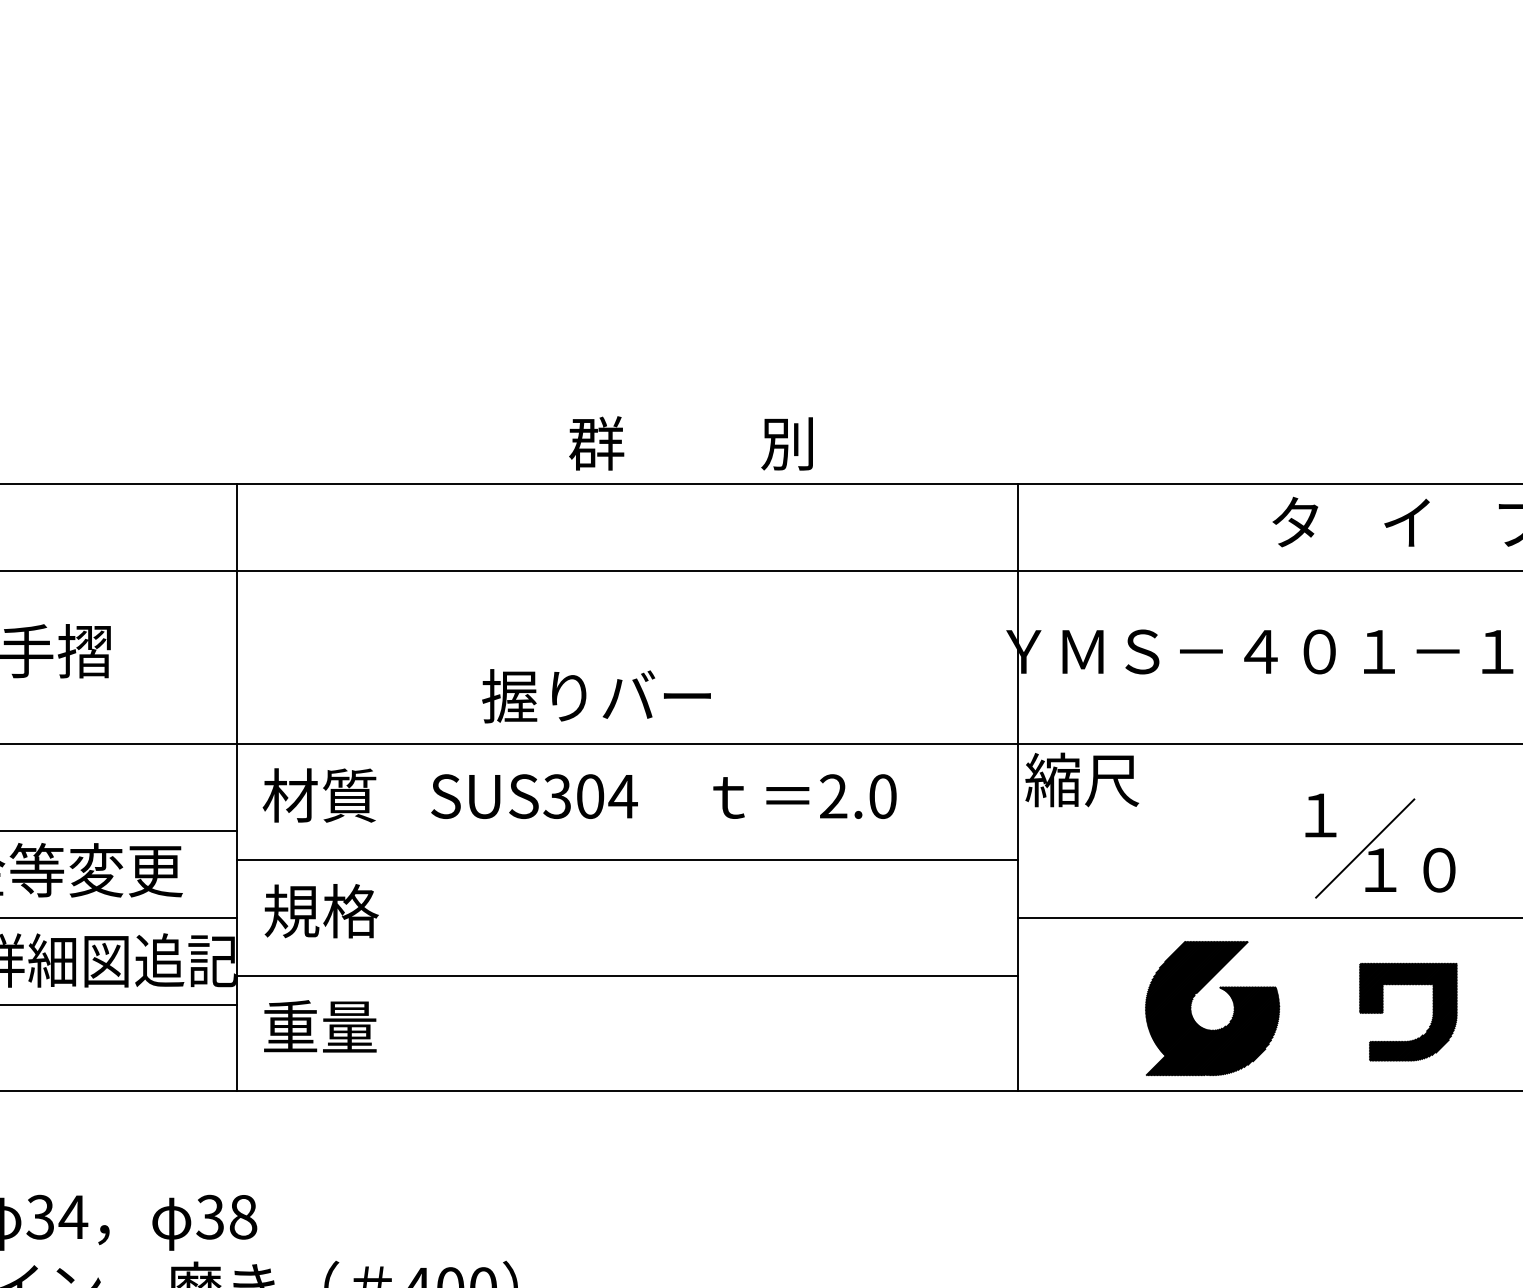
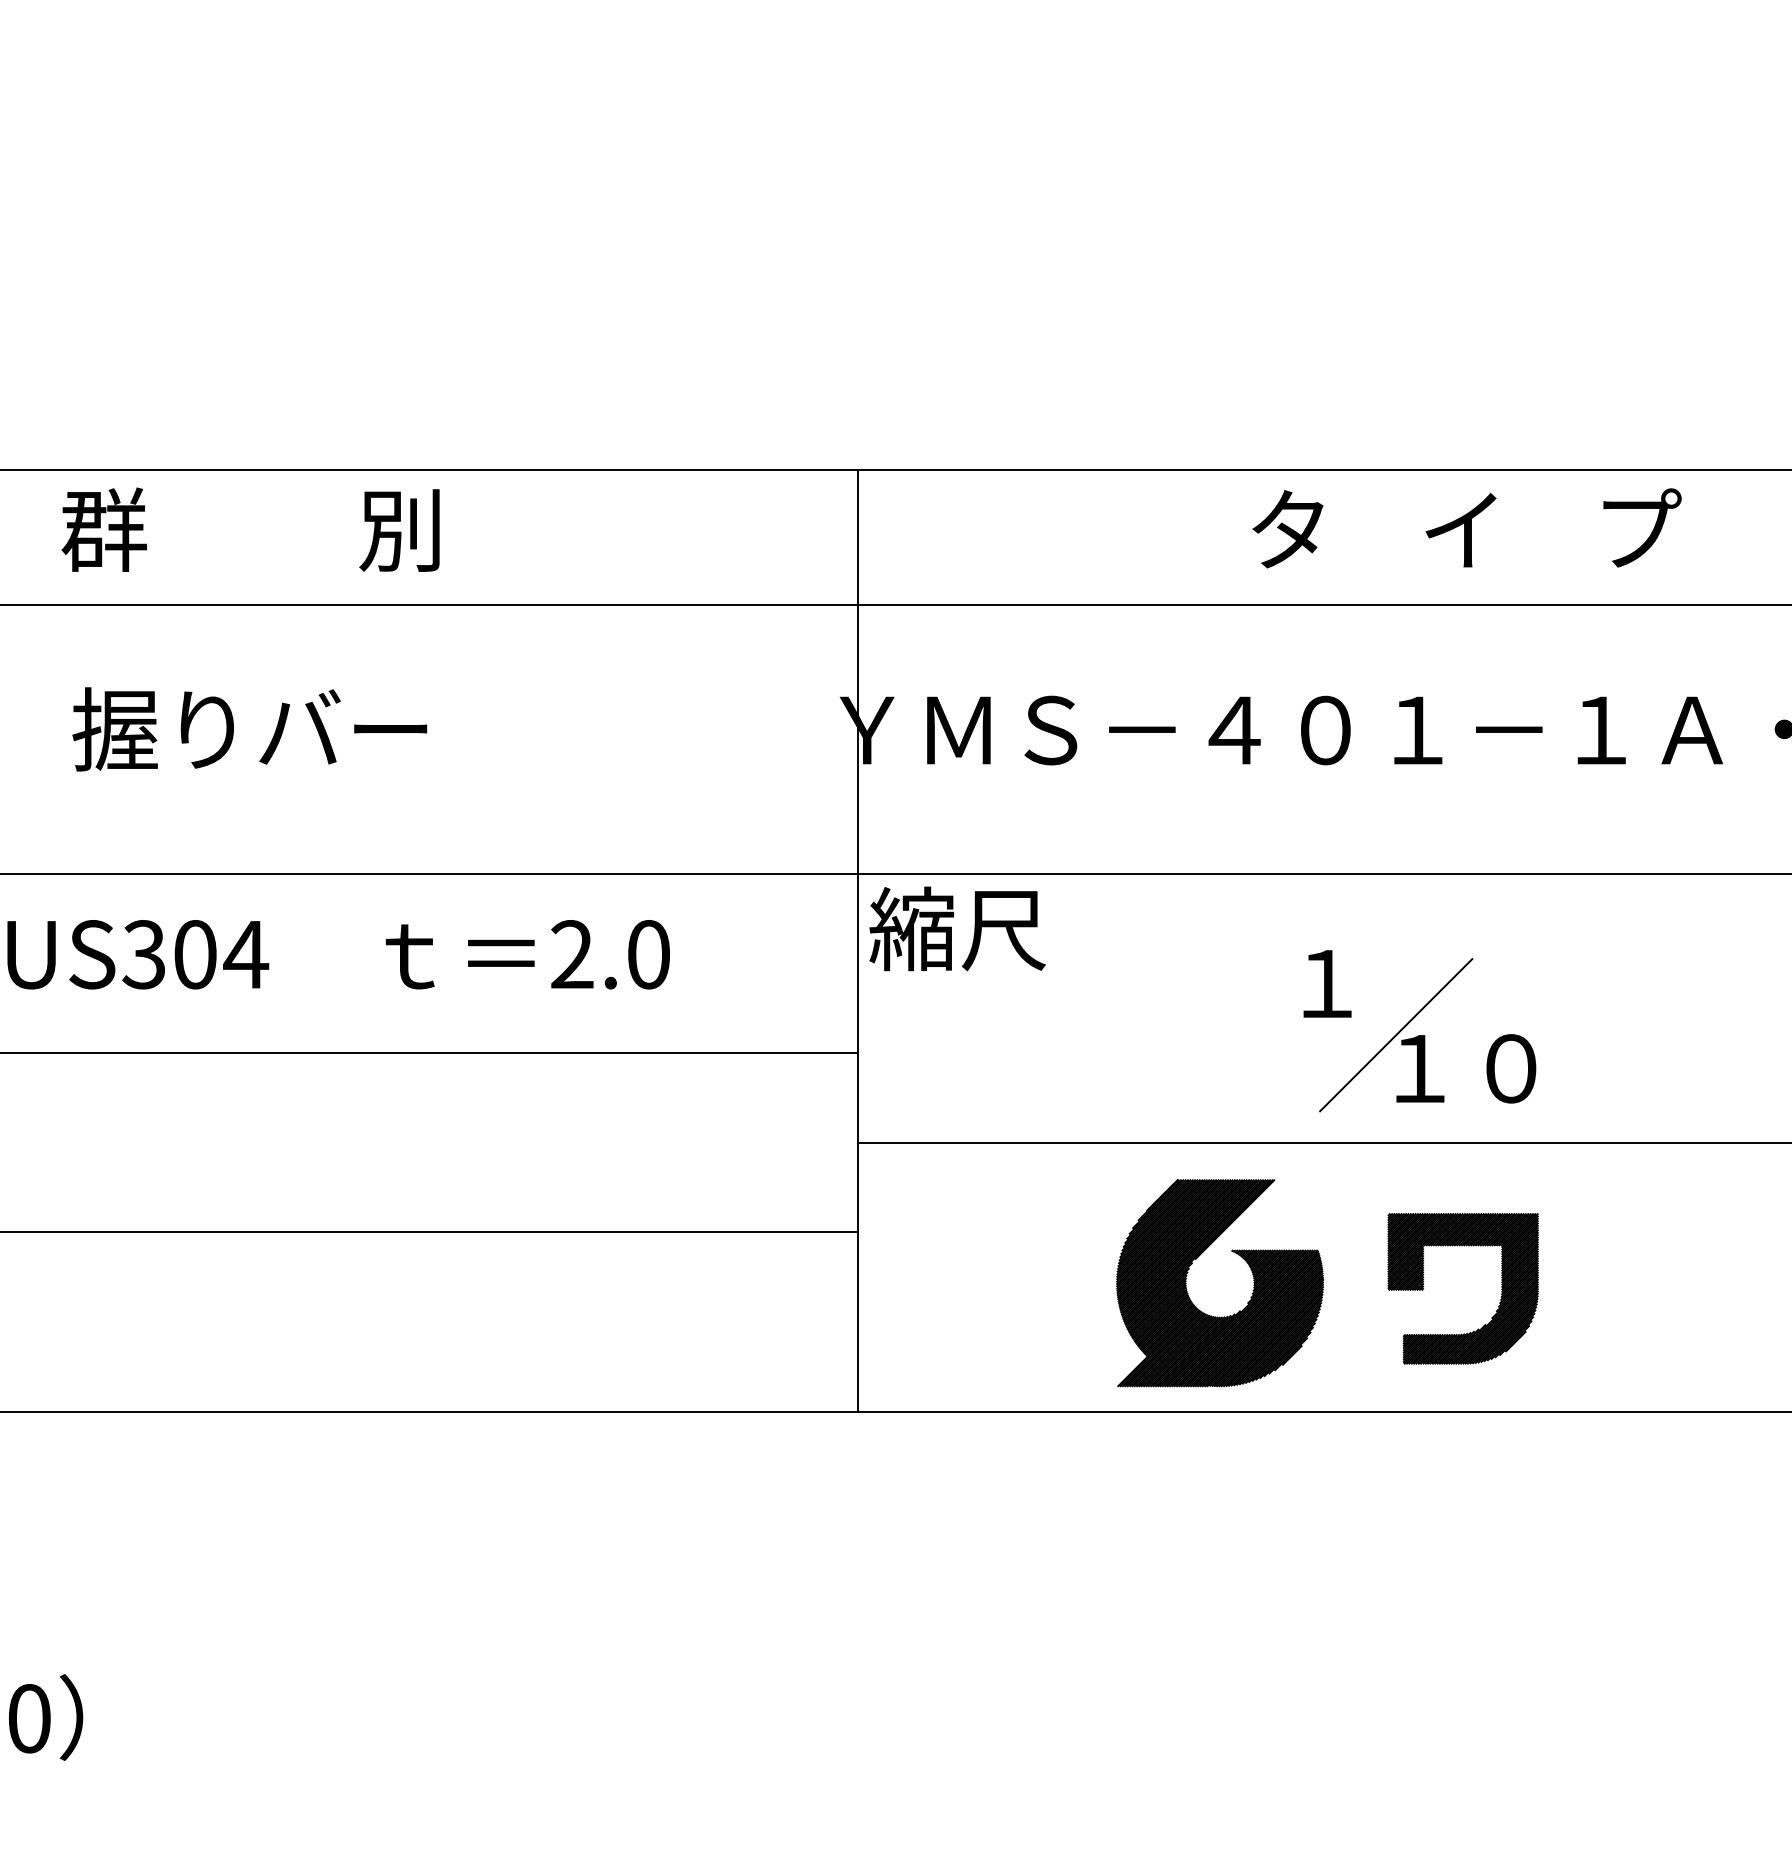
text: (690, 443) -> (249, 529), moved
text: (596, 696) -> (249, 729), moved
part: (1192, 1014) -> (1188, 1292), moved

